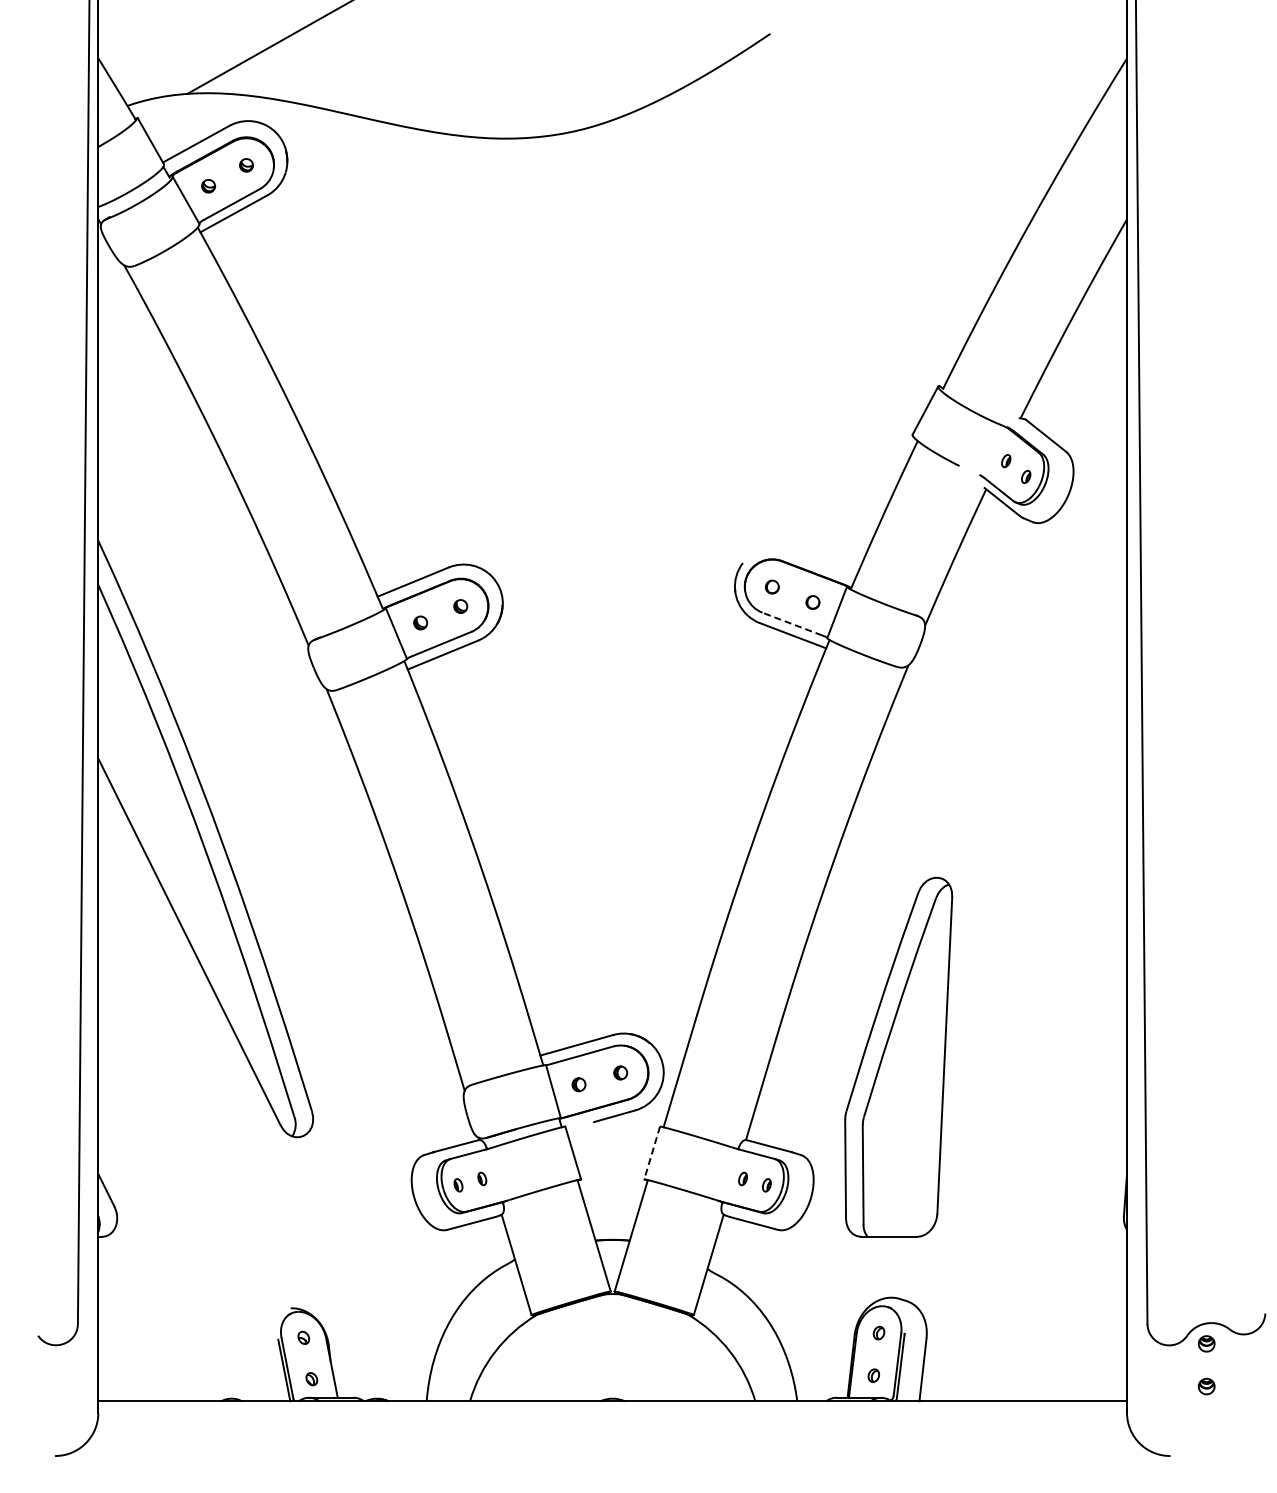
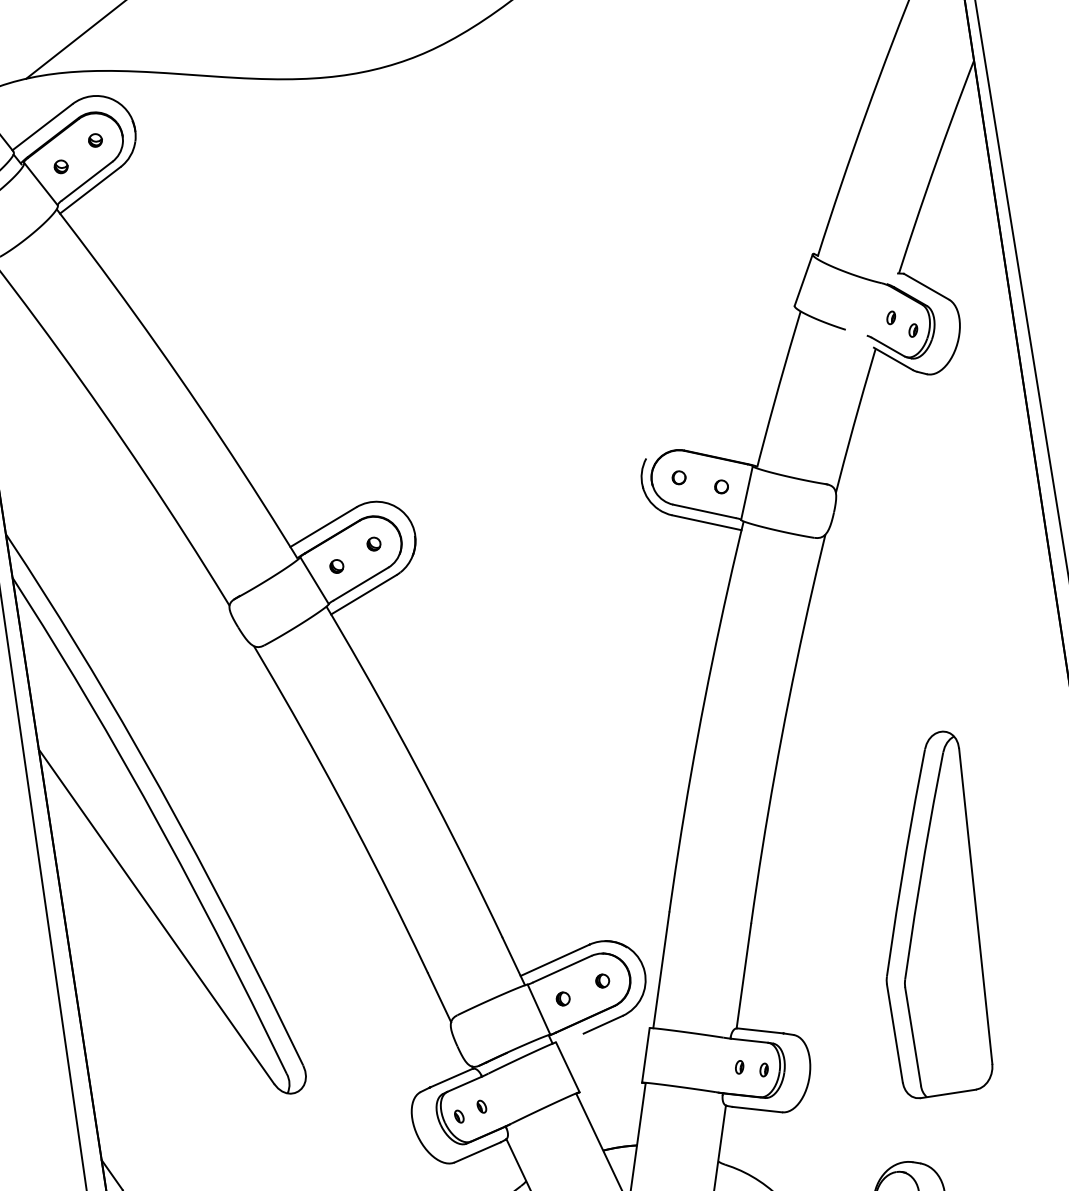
line: (792, 624) -> (704, 511), dashed -> solid
part: (898, 1057) -> (930, 915), moved
line: (652, 1152) -> (646, 1054), dashed -> solid

